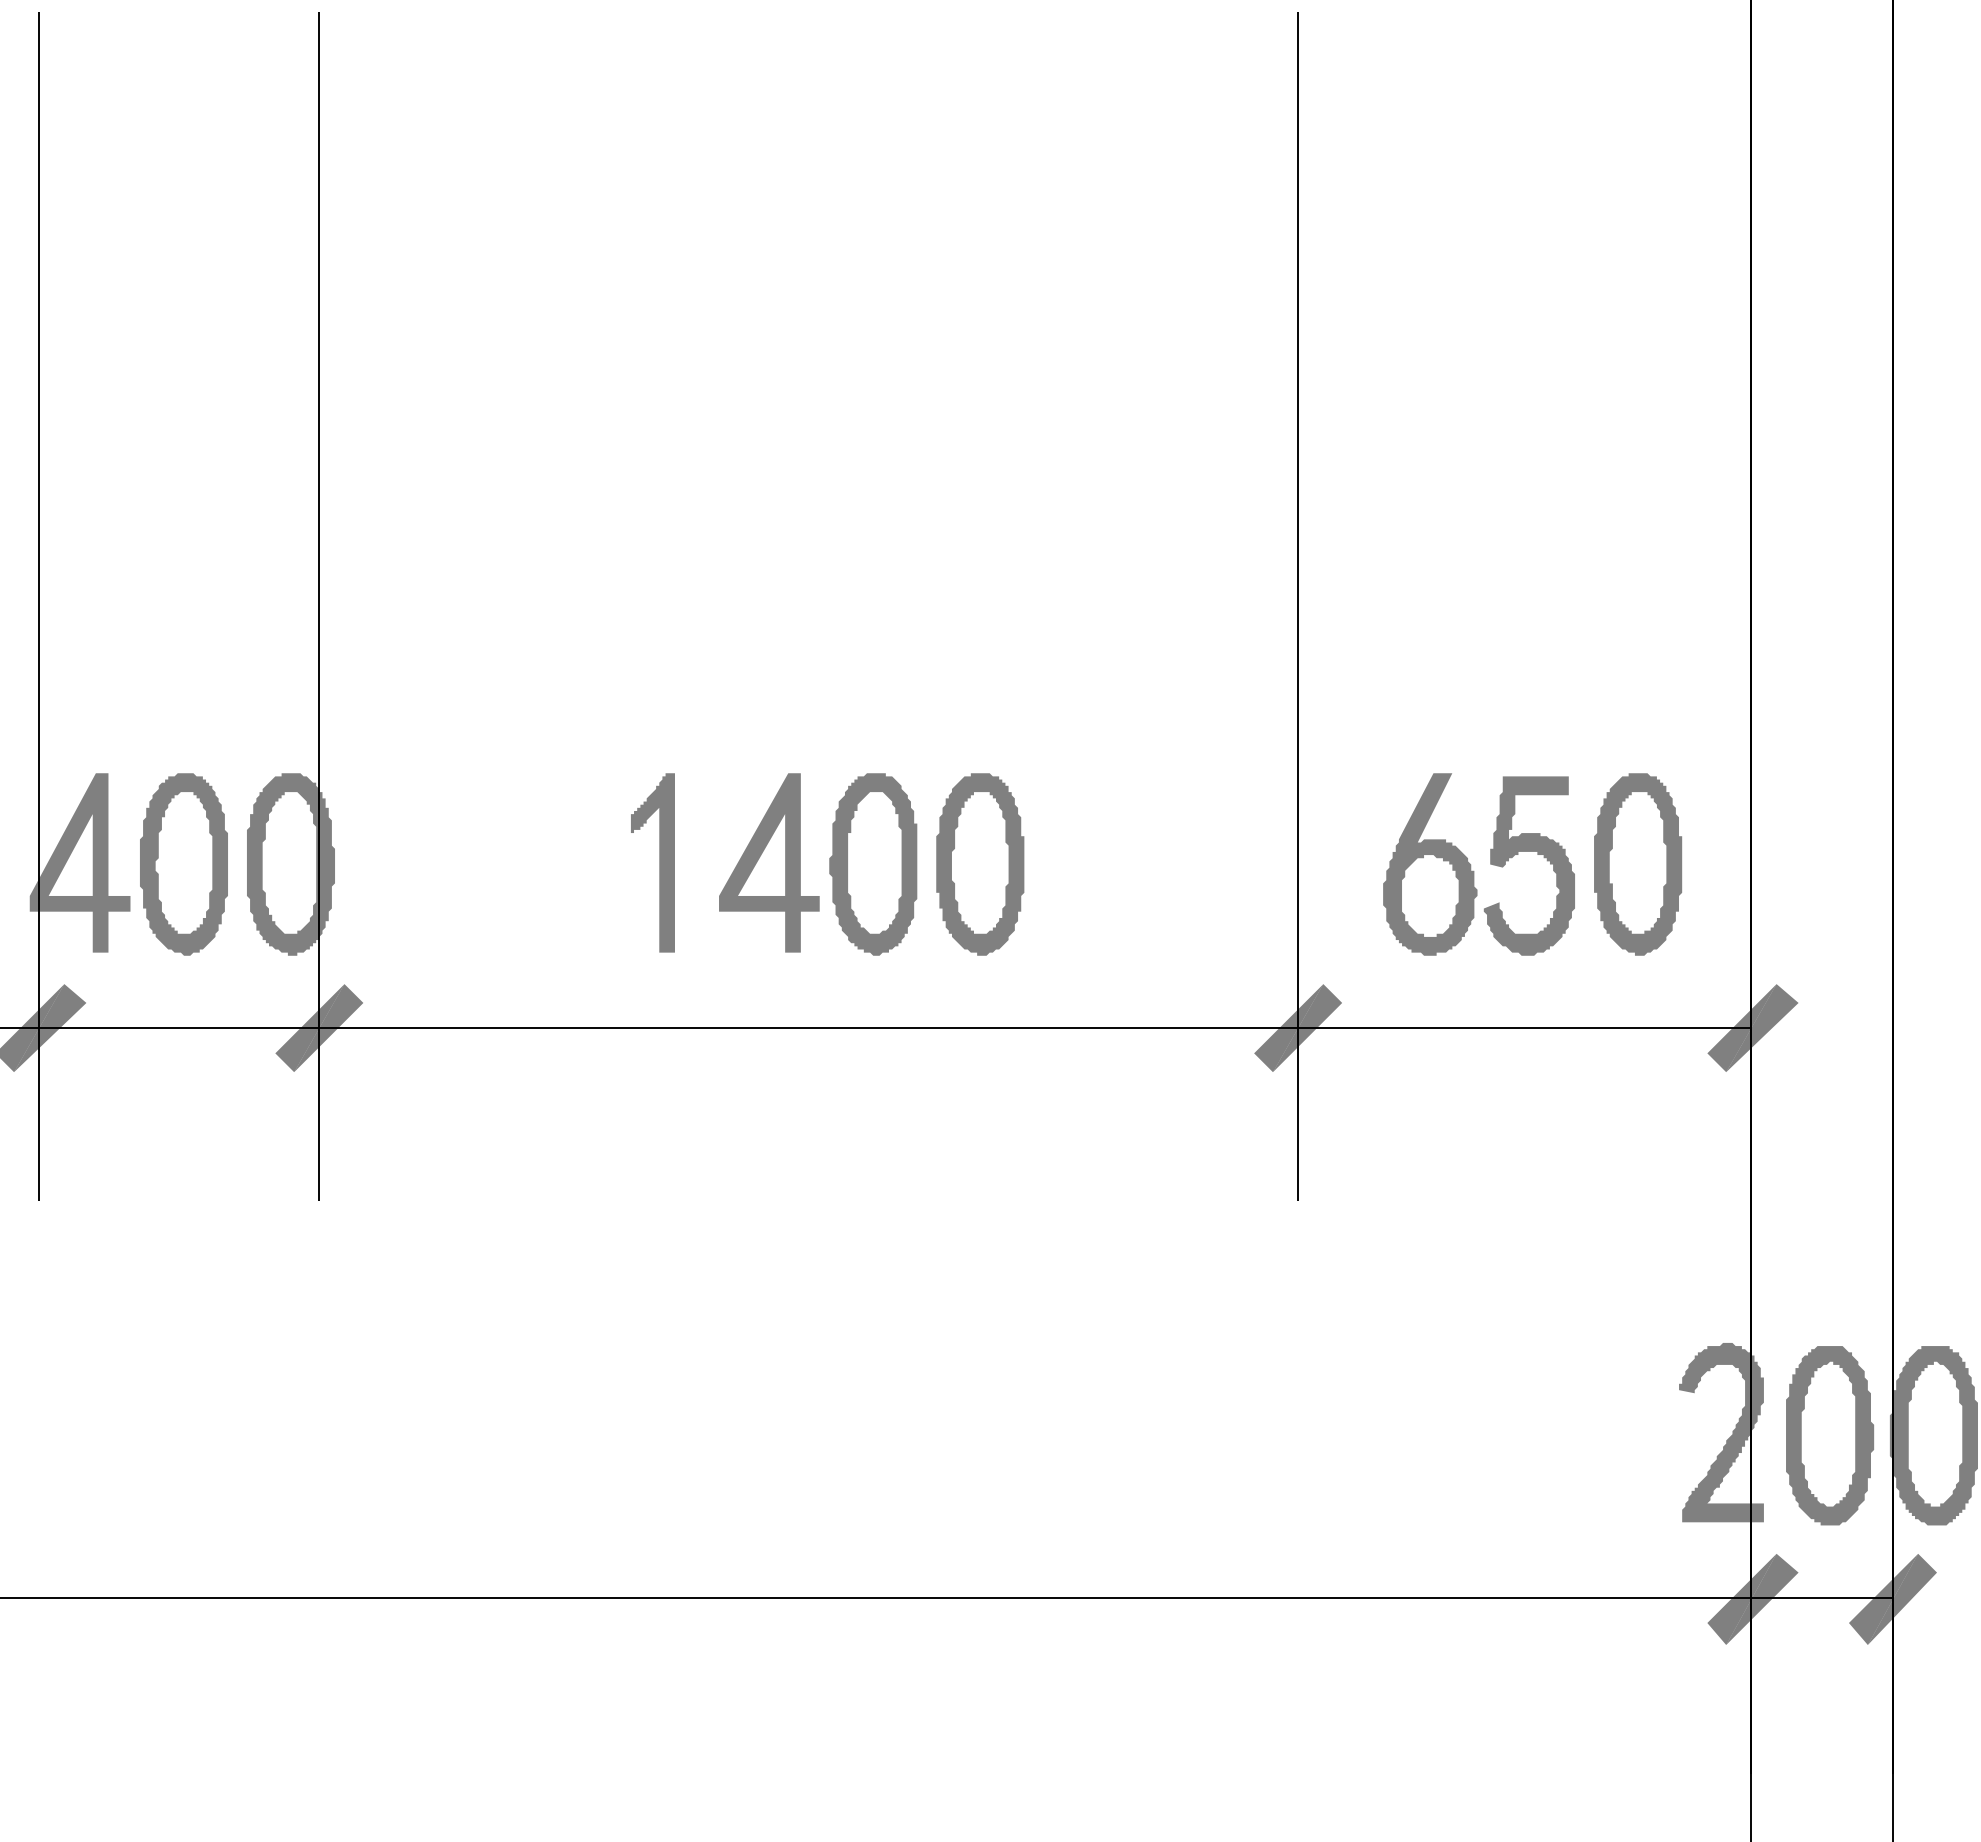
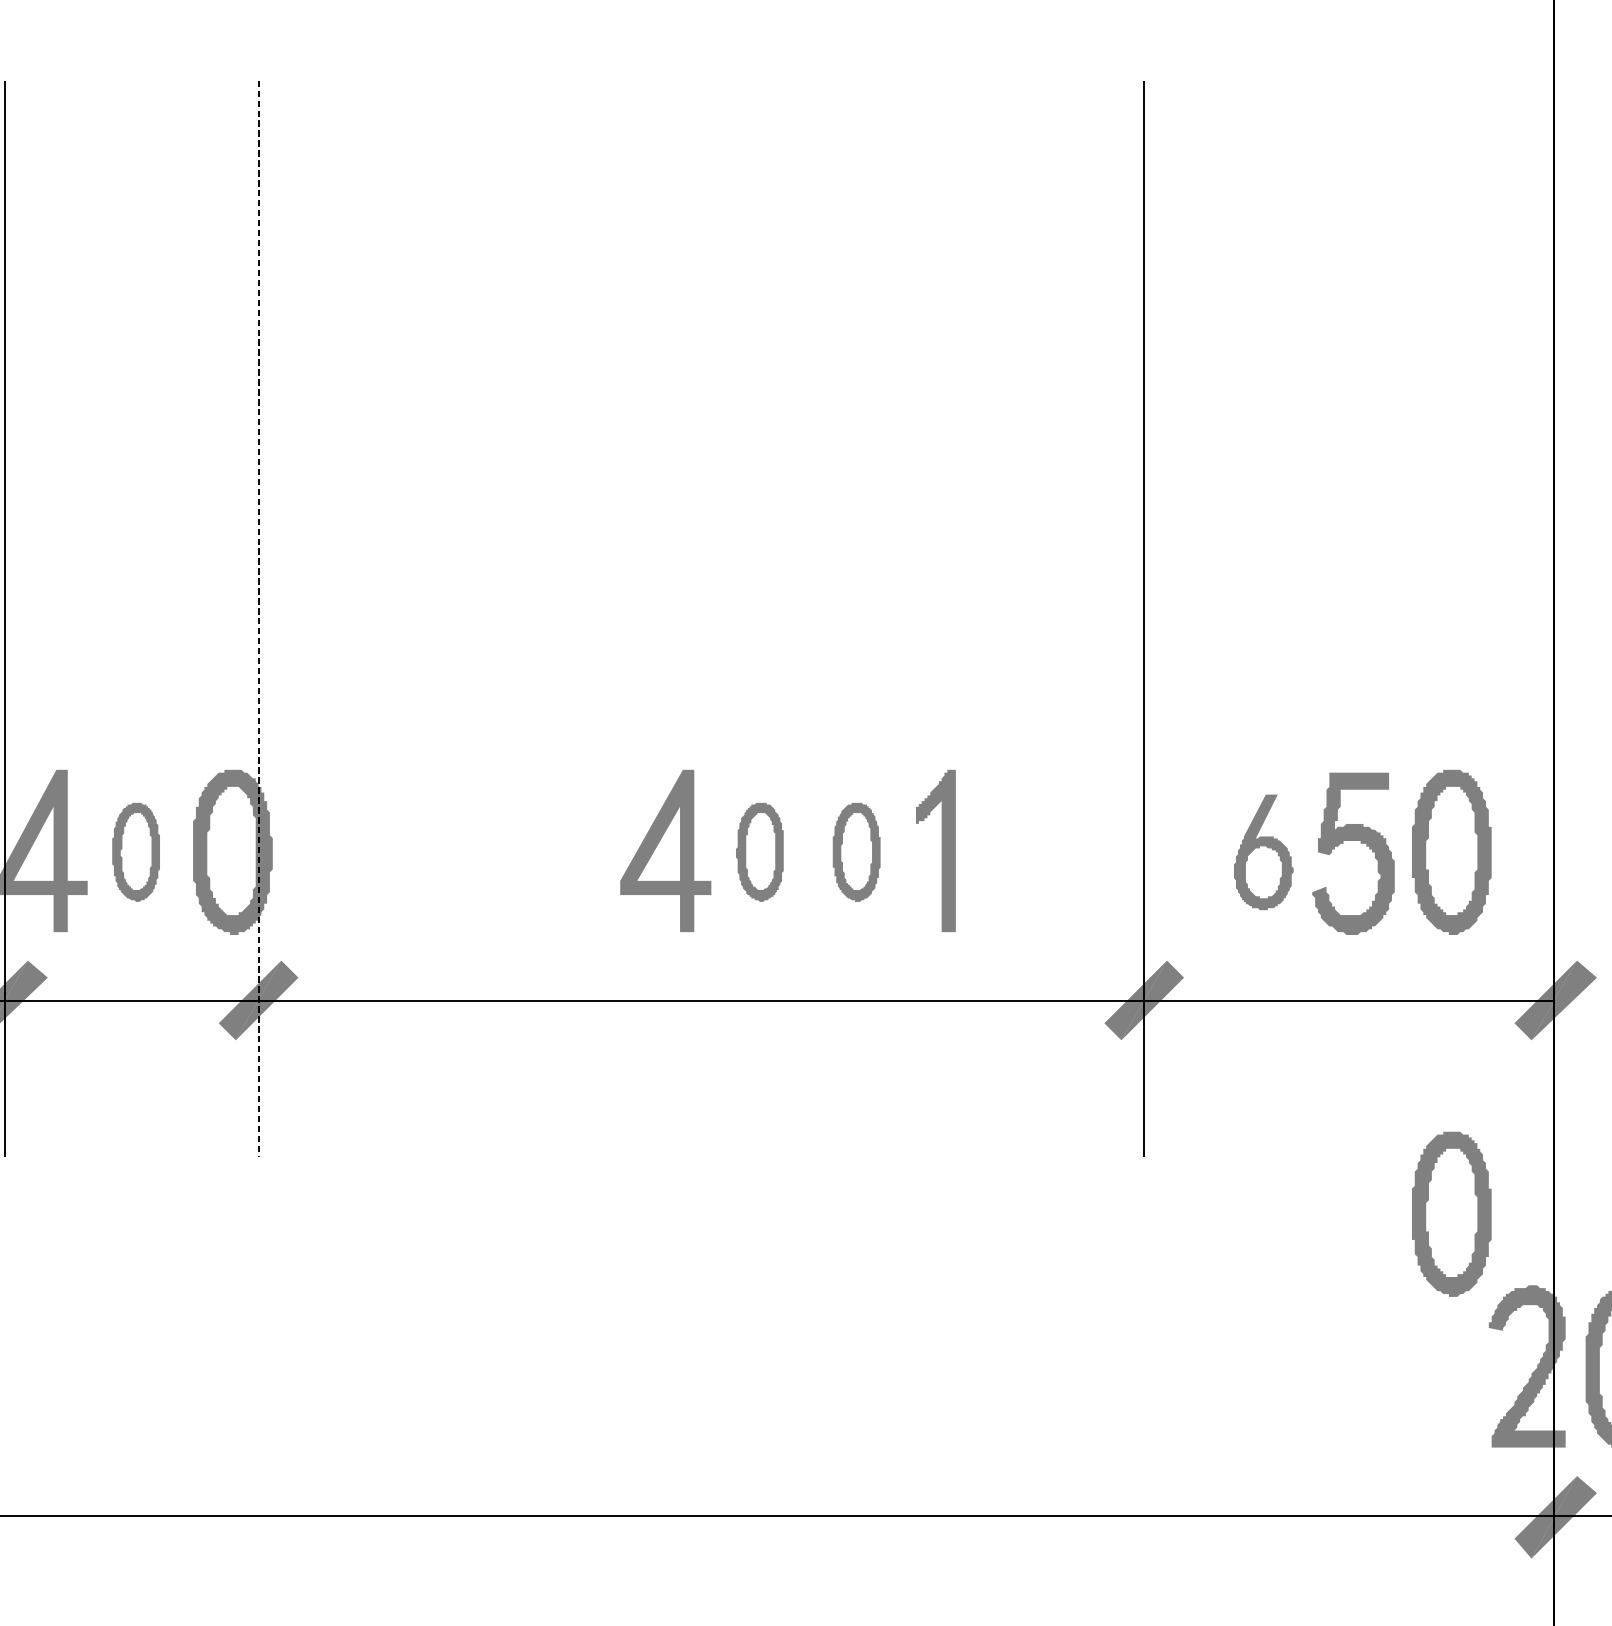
line: (319, 606) -> (258, 618), solid -> dashed
part: (659, 862) -> (941, 850), moved
part: (183, 864) -> (135, 852), size x0.6
part: (873, 864) -> (759, 852), size x0.6
part: (980, 864) -> (856, 852), size x0.6
part: (1430, 864) -> (1263, 852), size x0.7
part: (1637, 1264) -> (1451, 1214), added

